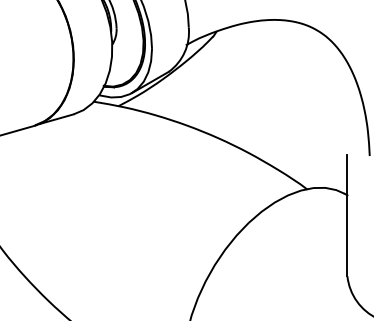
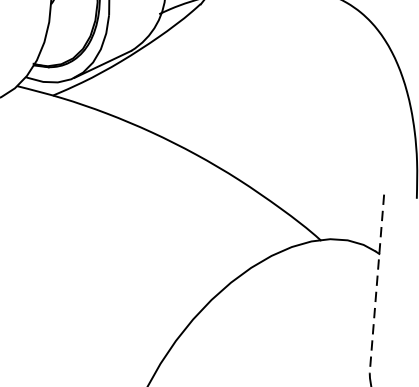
line: (347, 215) -> (377, 283), solid -> dashed

